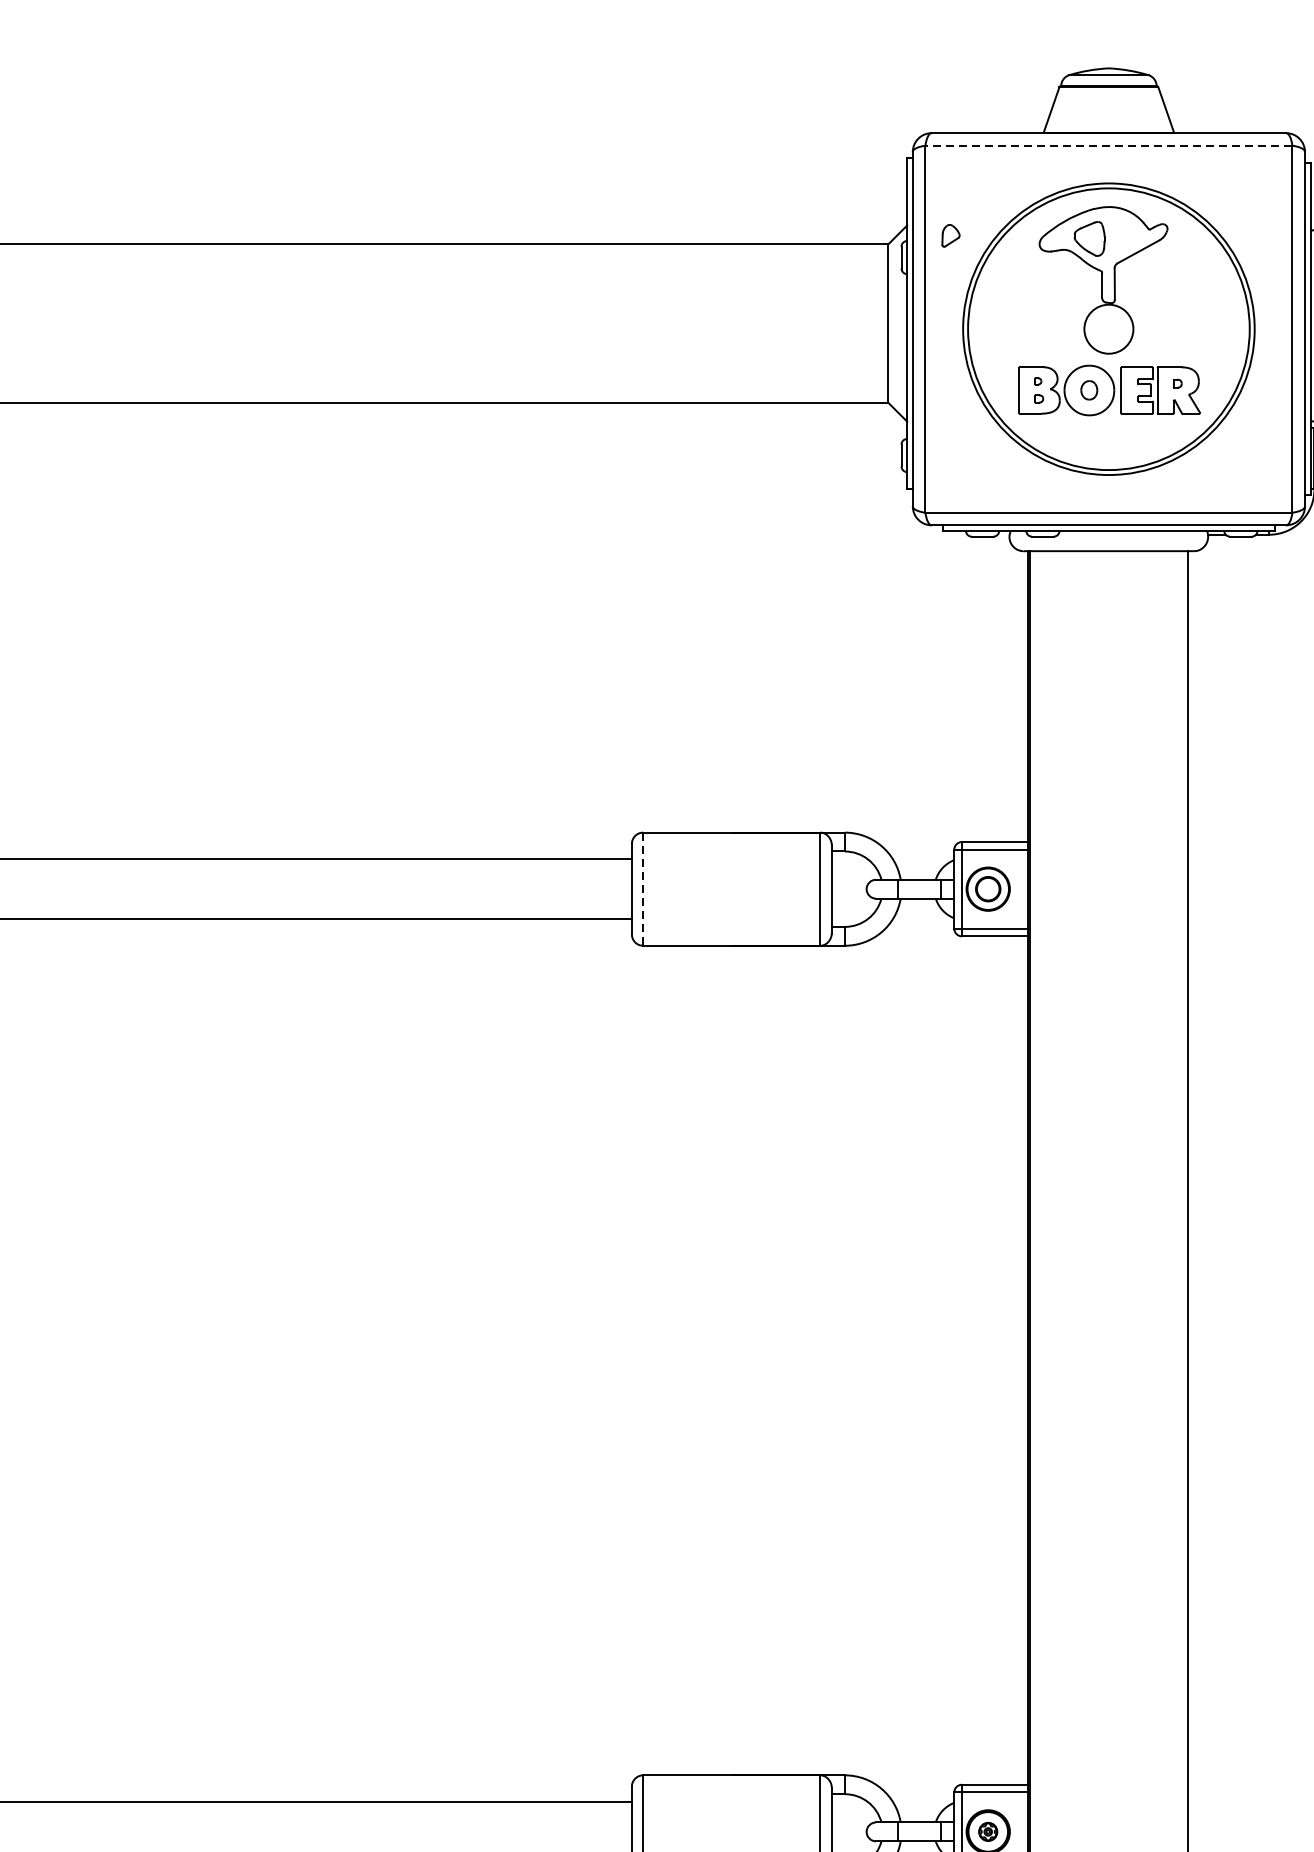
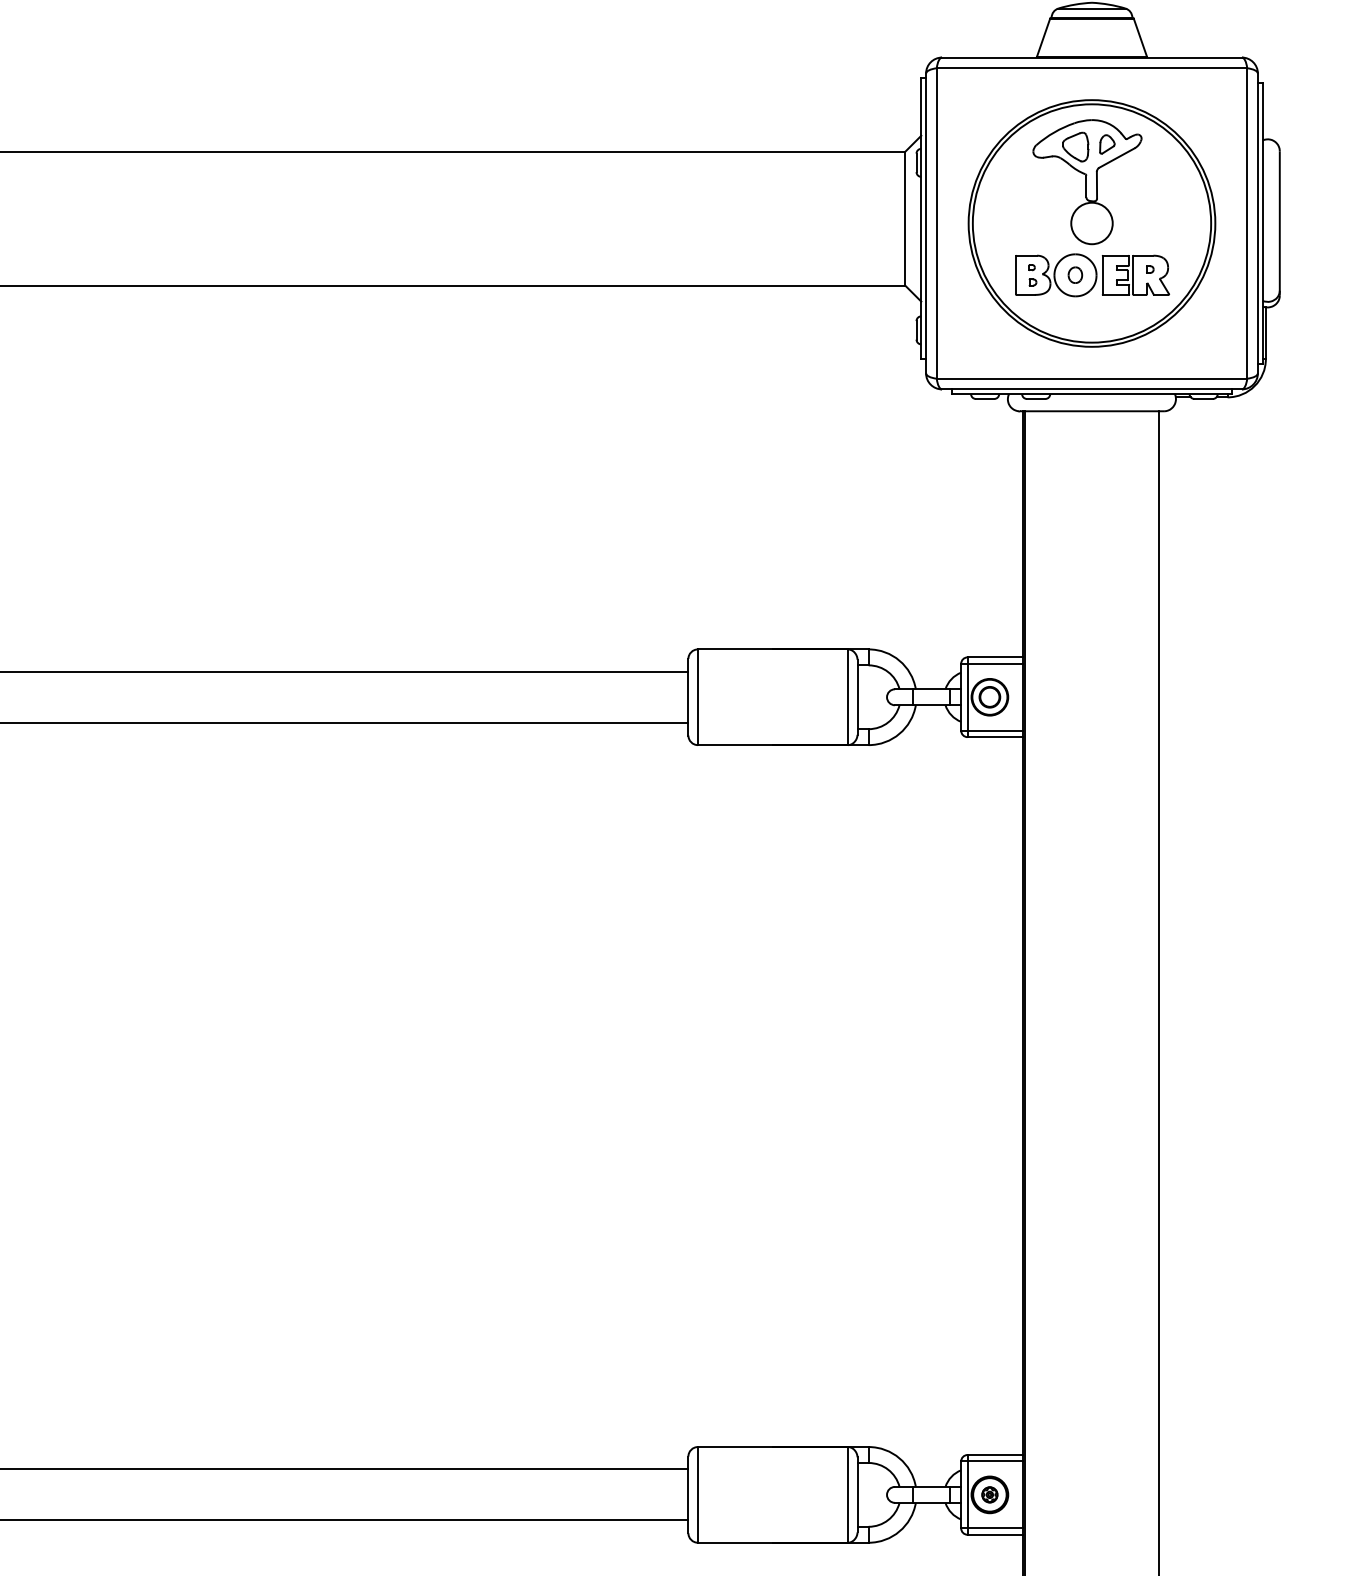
line: (1108, 146) -> (1091, 68), dashed -> solid
part: (951, 235) -> (1107, 144), moved
line: (642, 889) -> (697, 697), dashed -> solid

